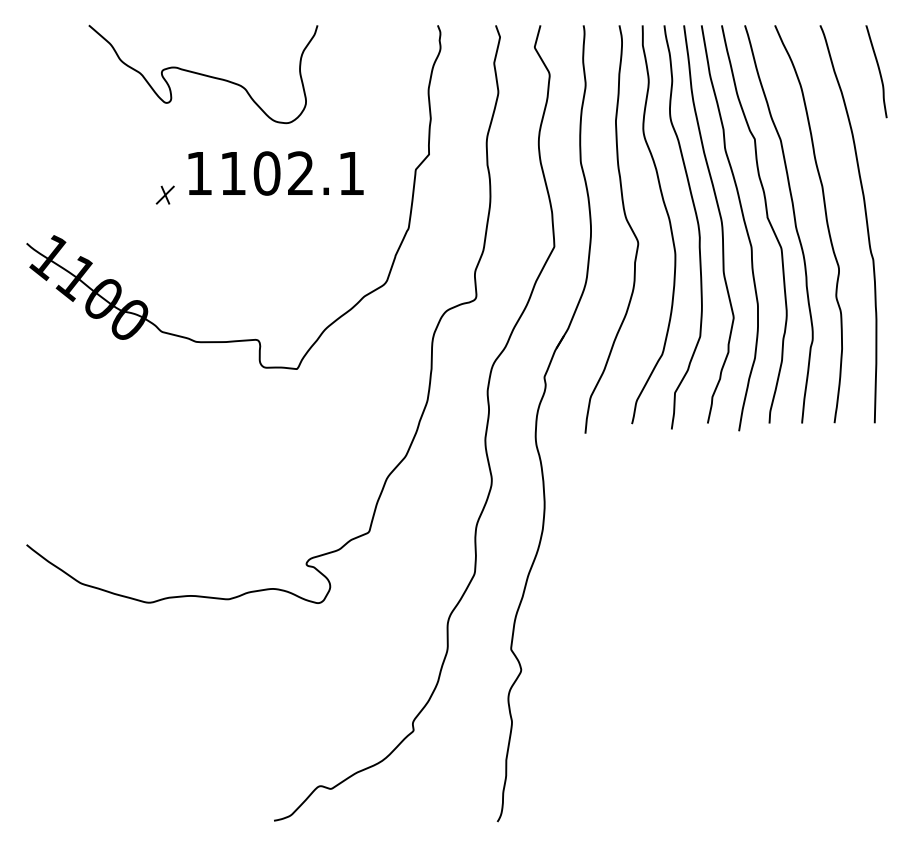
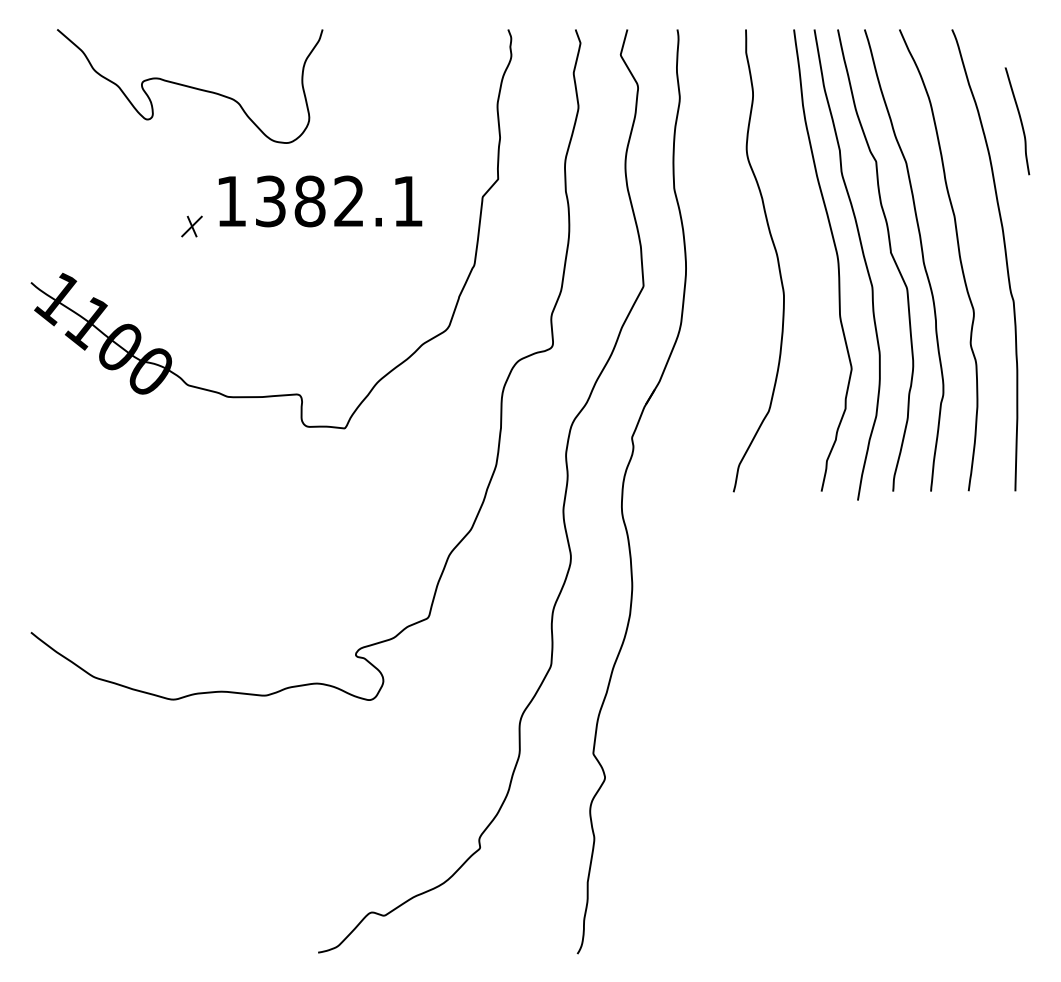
curve: (878, 70) -> (1019, 119), moved
curve: (203, 74) -> (190, 86), moved
text: (250, 173) -> (290, 201), 1102.1 -> 1382.1
curve: (626, 221) -> (727, 257), removed
curve: (697, 225) -> (809, 261), removed

